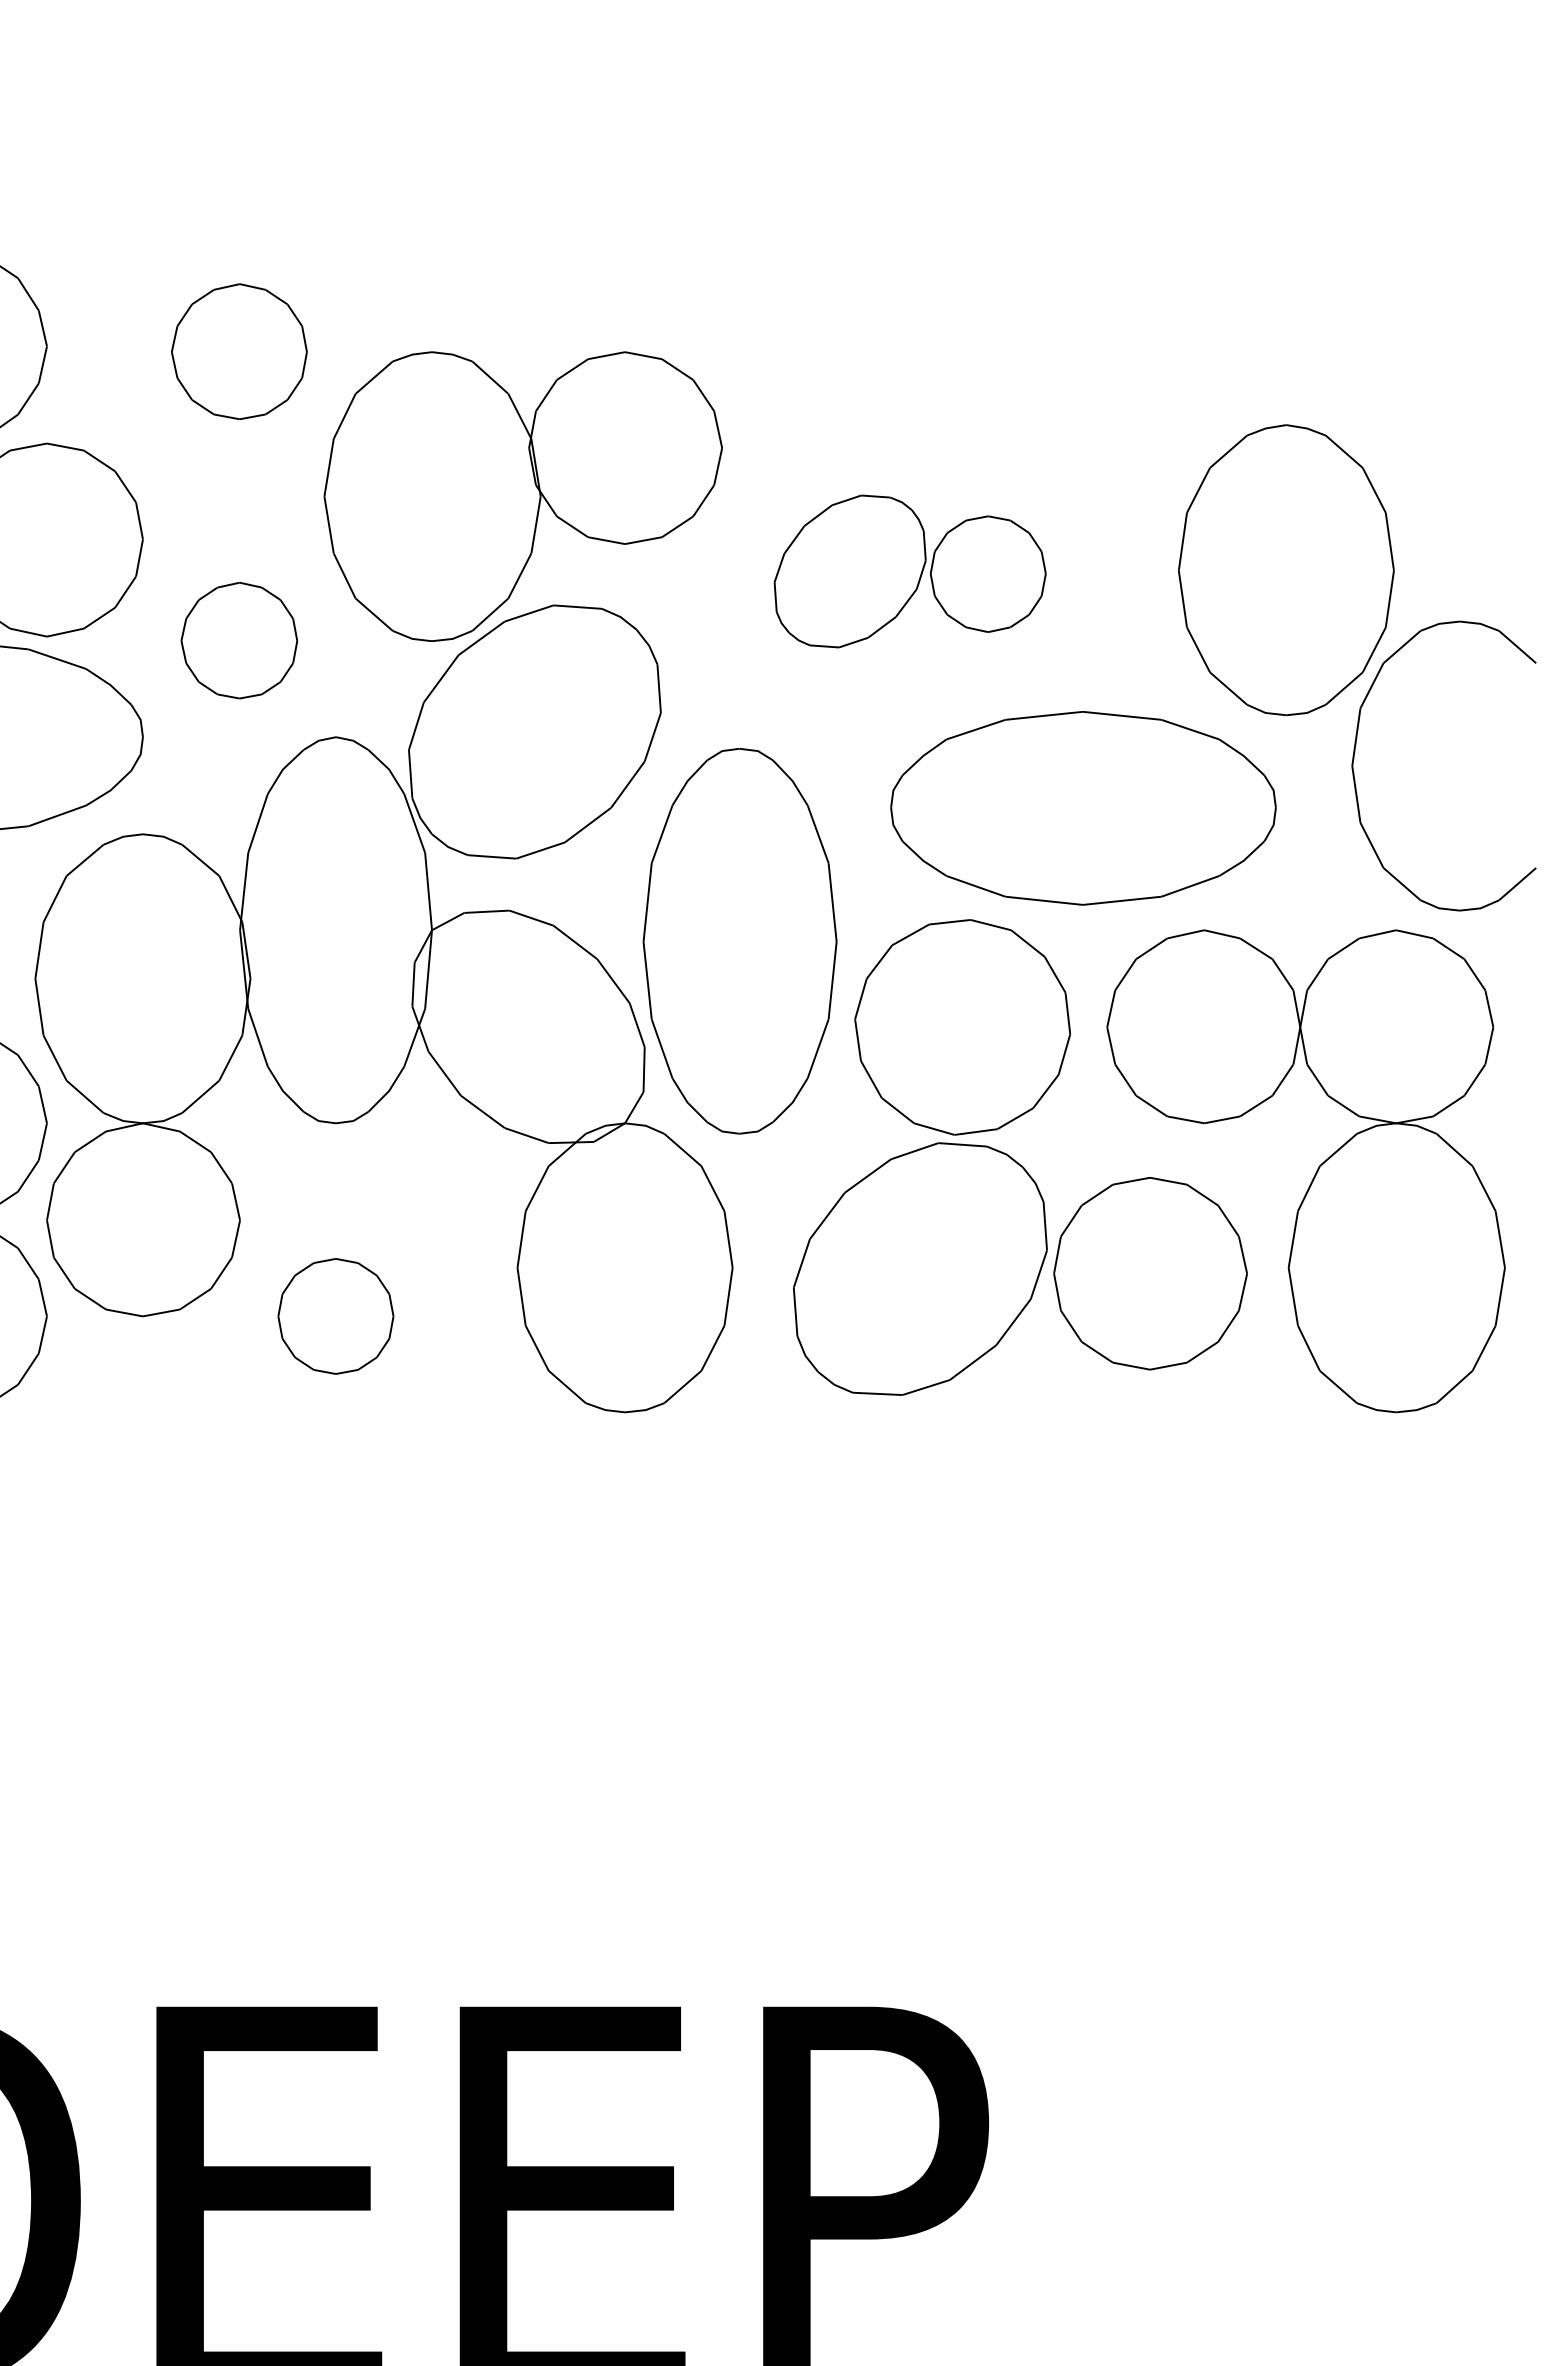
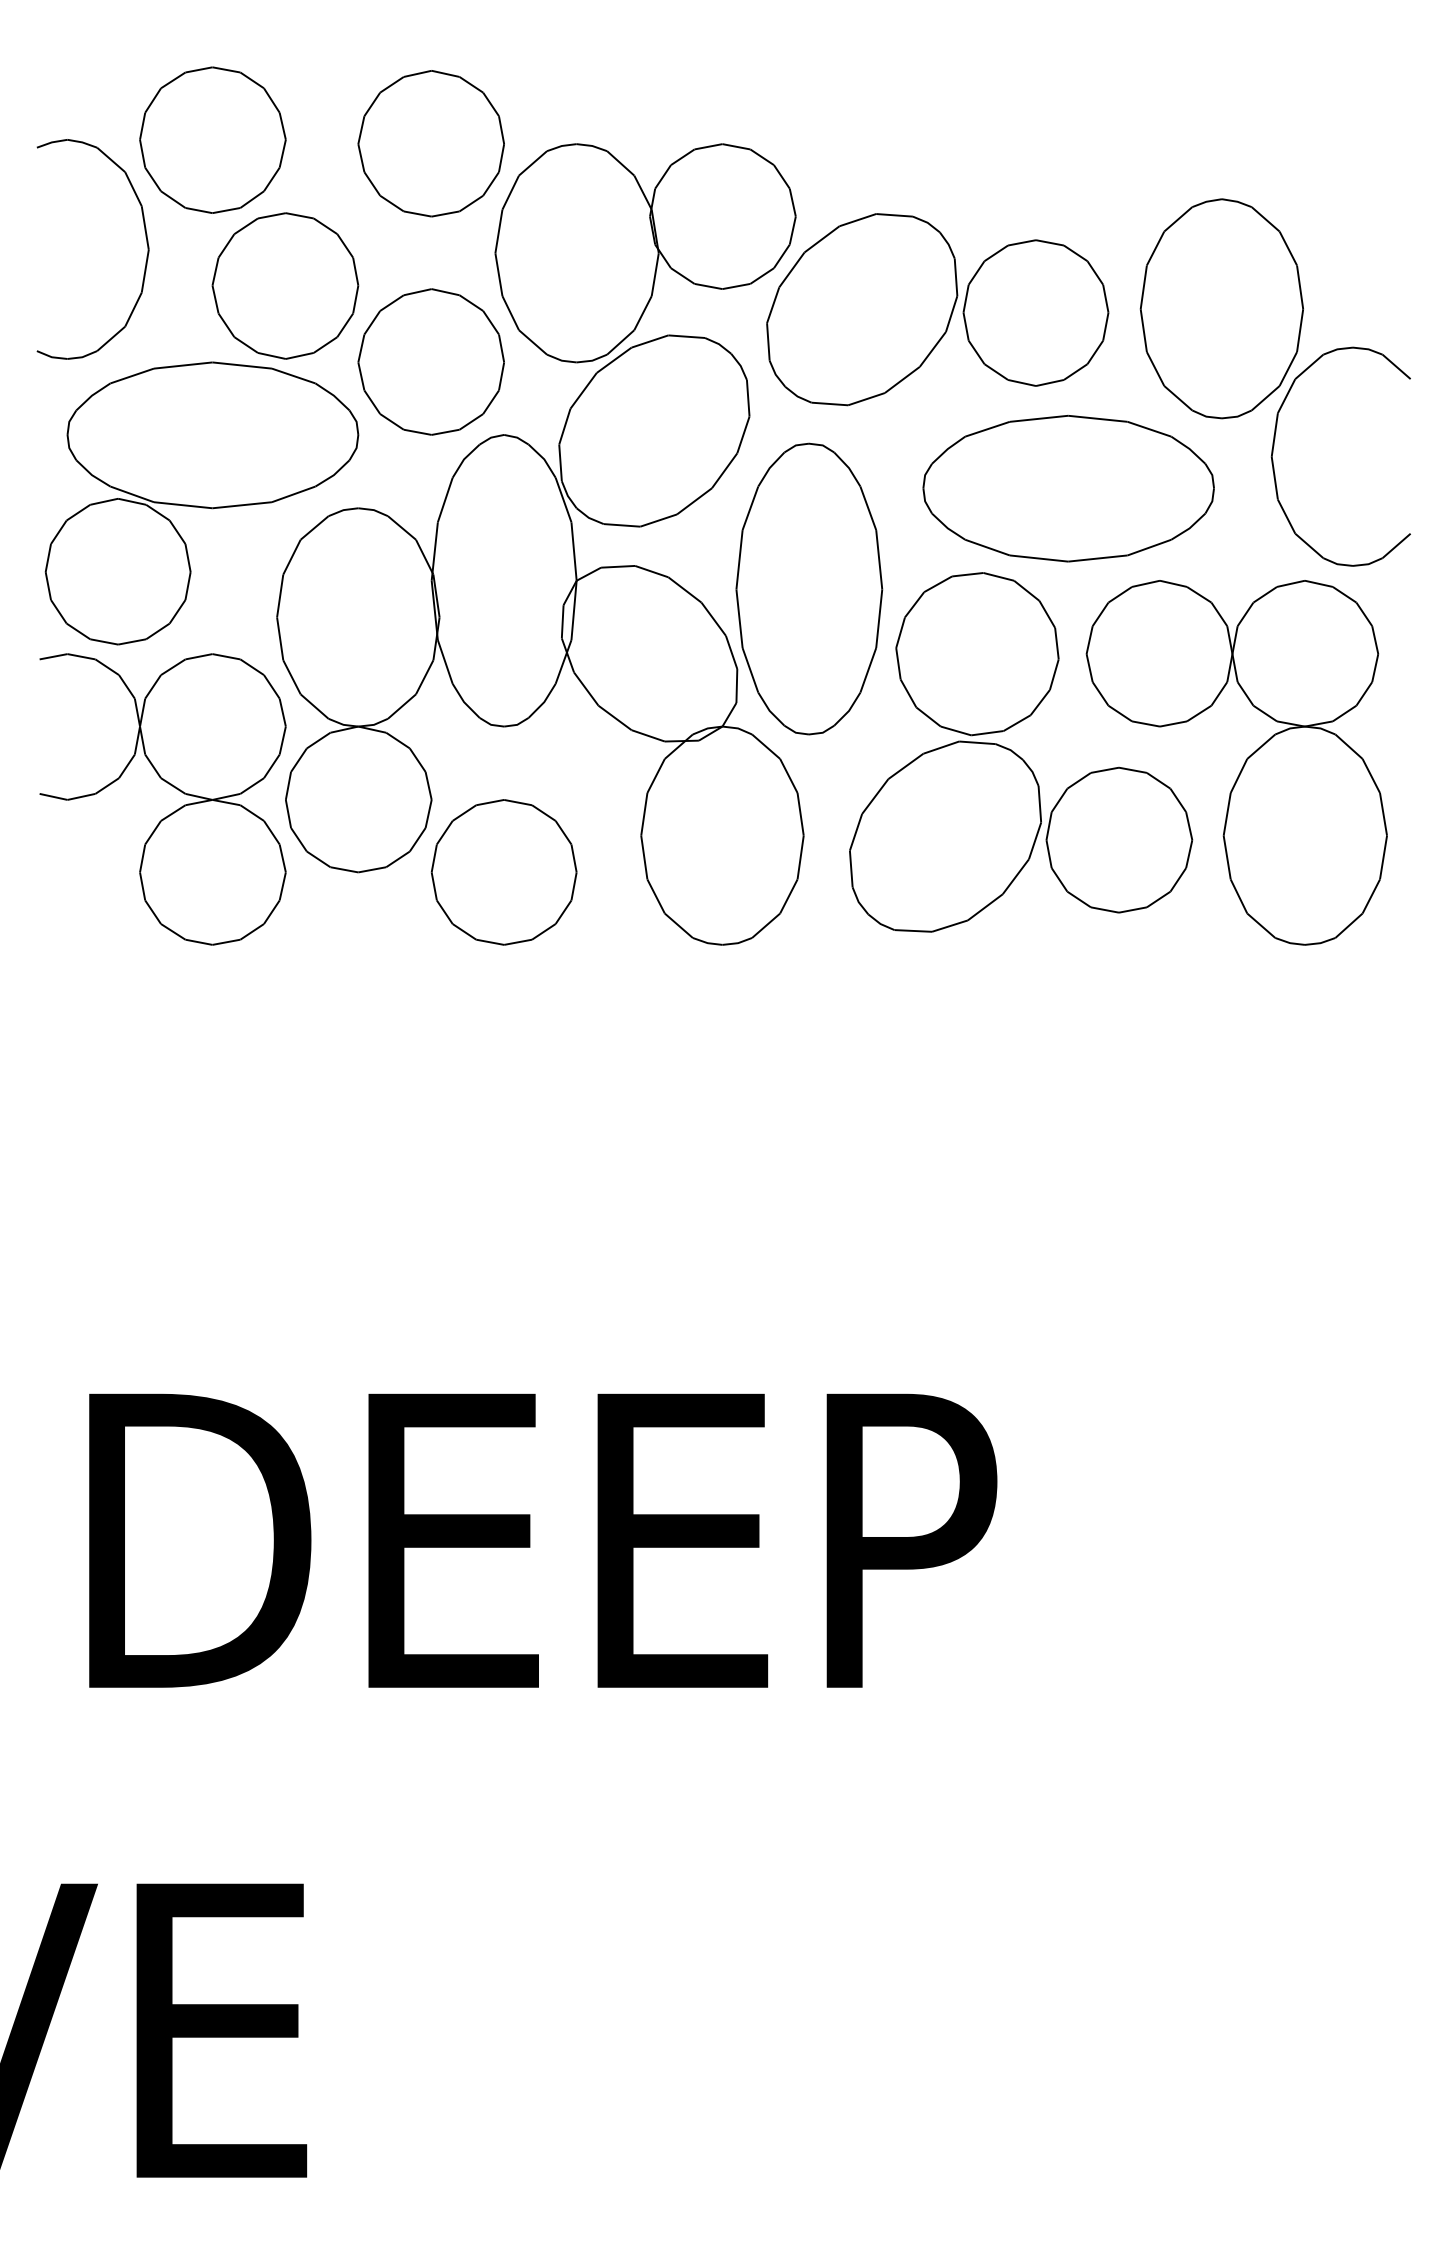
part: (238, 351) -> (430, 143), size x1.43
part: (909, 571) -> (937, 309), size x1.67
part: (238, 639) -> (430, 361), size x1.67
part: (335, 1316) -> (503, 872), size x1.67

